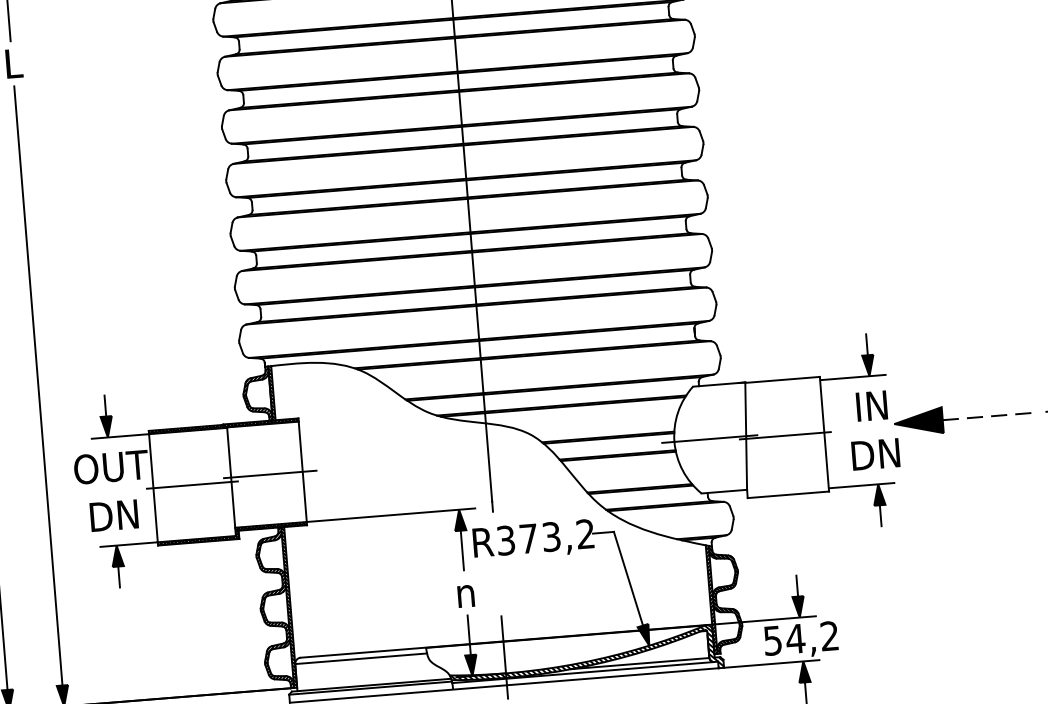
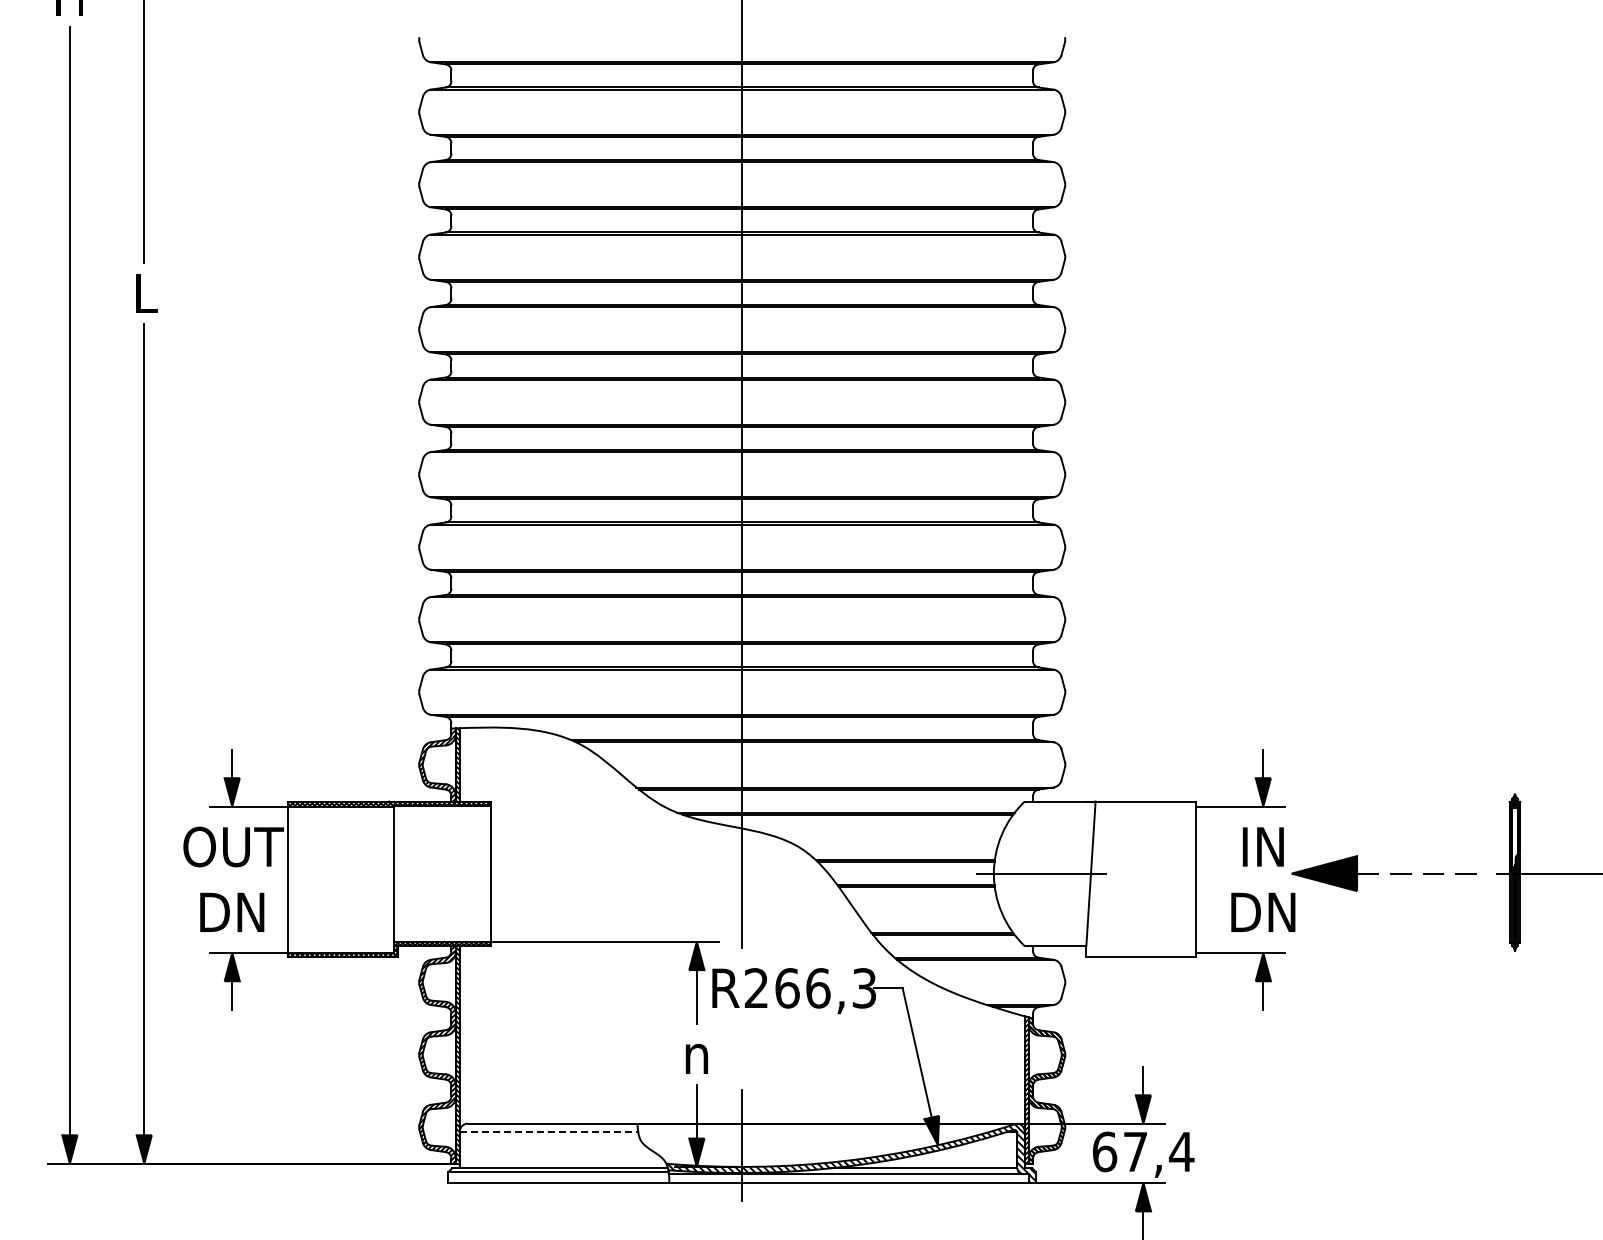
line: (785, 435) -> (1143, 877), removed
line: (270, 474) -> (446, 873), removed
line: (192, 484) -> (340, 879), removed
text: (545, 537) -> (810, 988), R373,2 -> R266,3
text: (801, 638) -> (1143, 1151), 54,2 -> 67,4
line: (361, 658) -> (549, 1131), solid -> dashed

